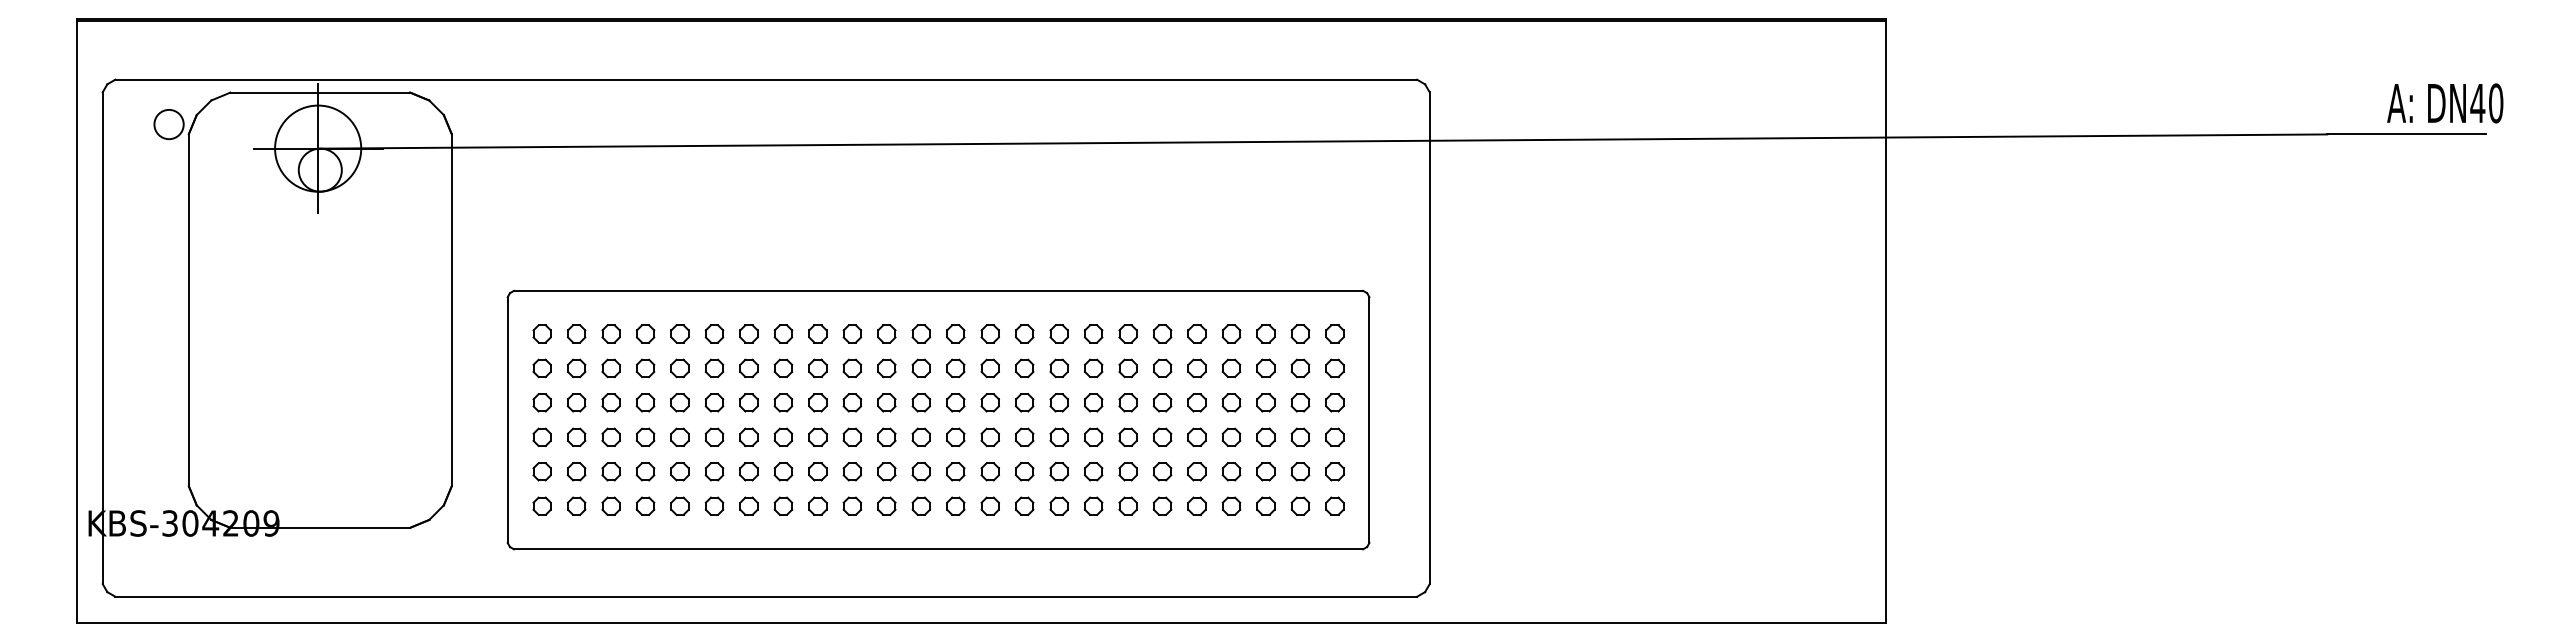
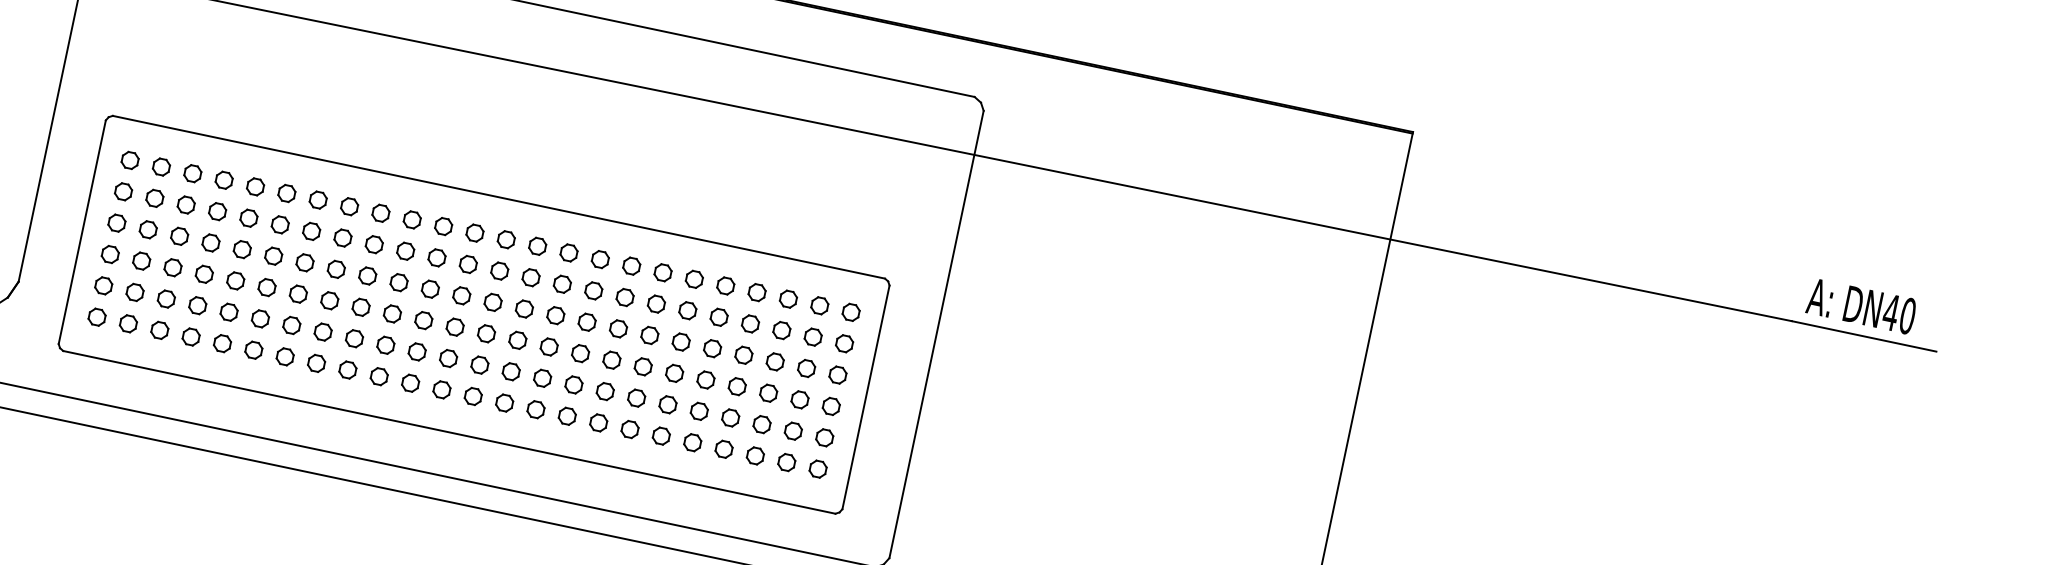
text: (2445, 103) -> (1861, 306), moved

